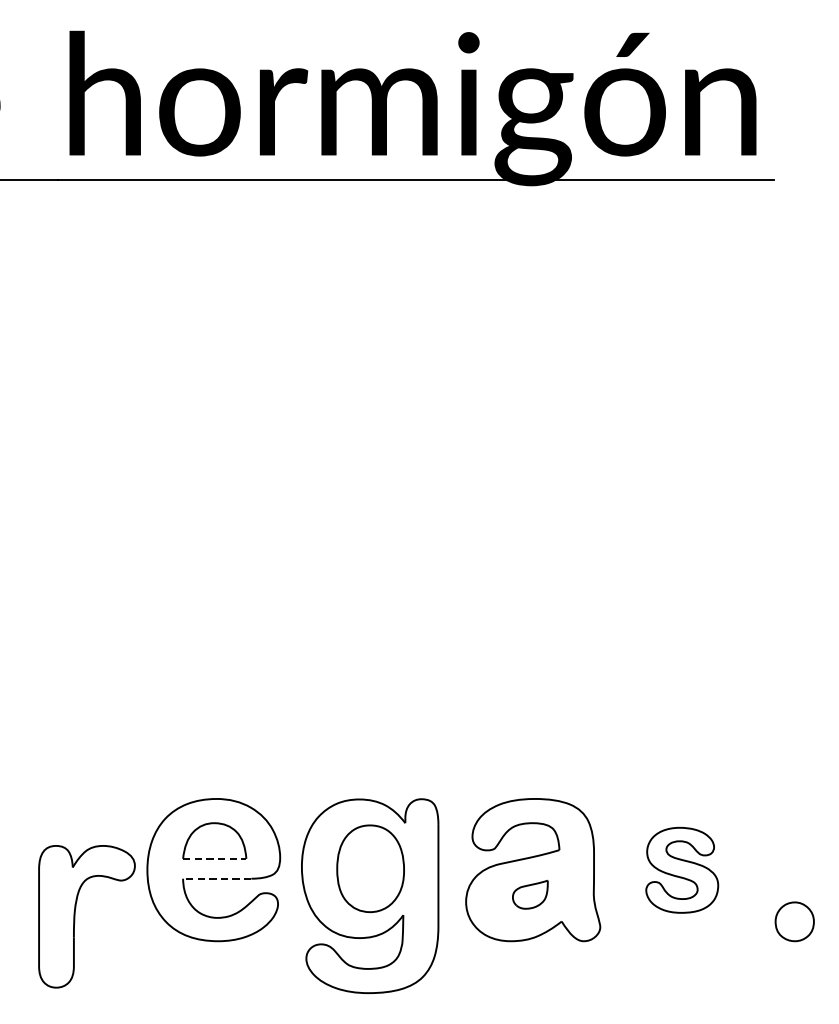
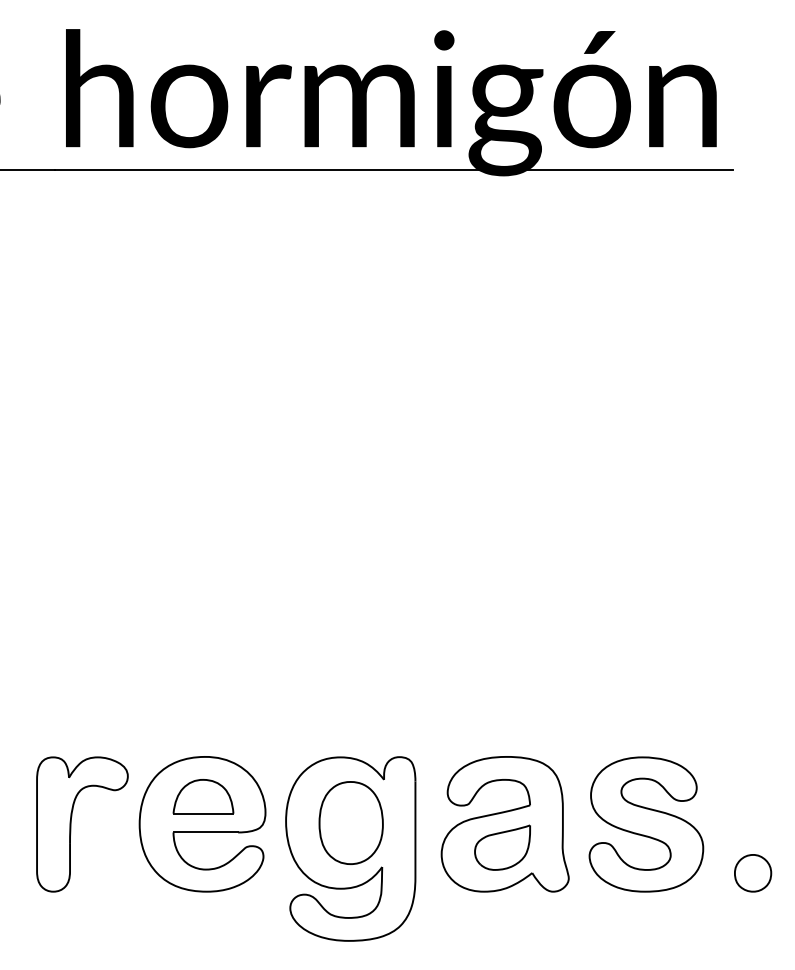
line: (214, 858) -> (203, 813), dashed -> solid
part: (682, 870) -> (646, 824), size x1.67
line: (216, 878) -> (205, 832), dashed -> solid
part: (530, 894) -> (502, 847), size x1.67
part: (75, 916) -> (71, 824), moved

